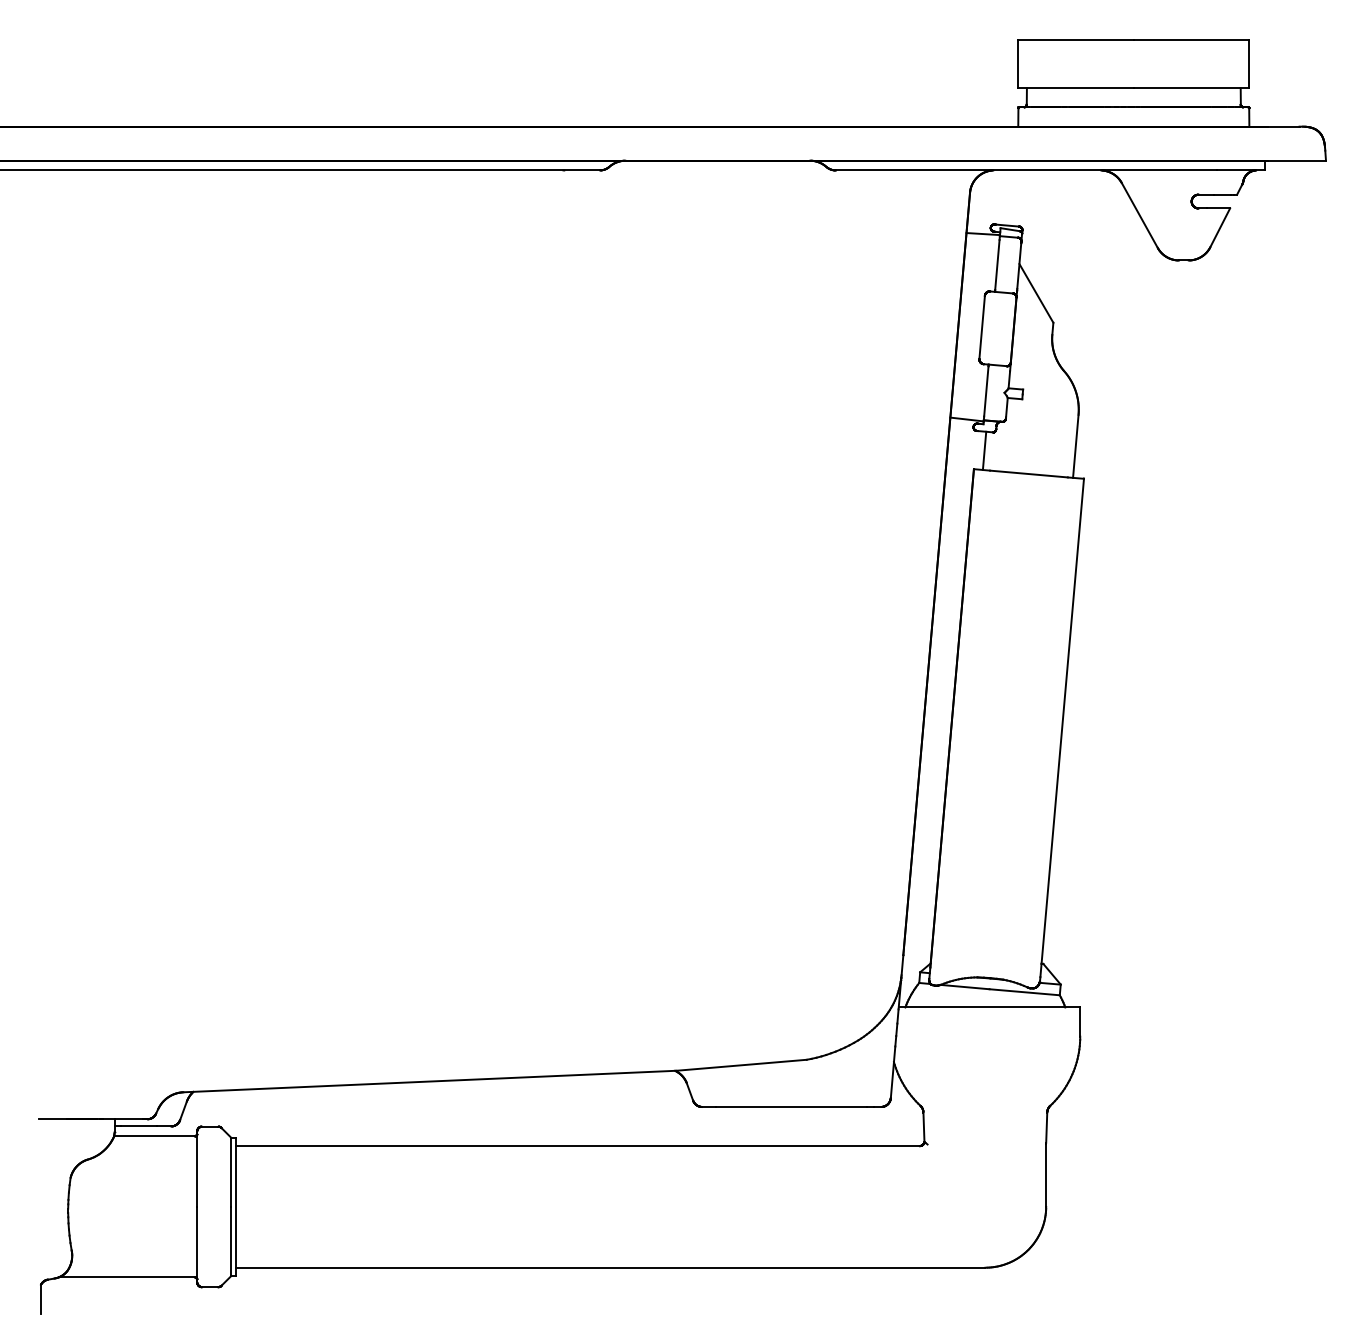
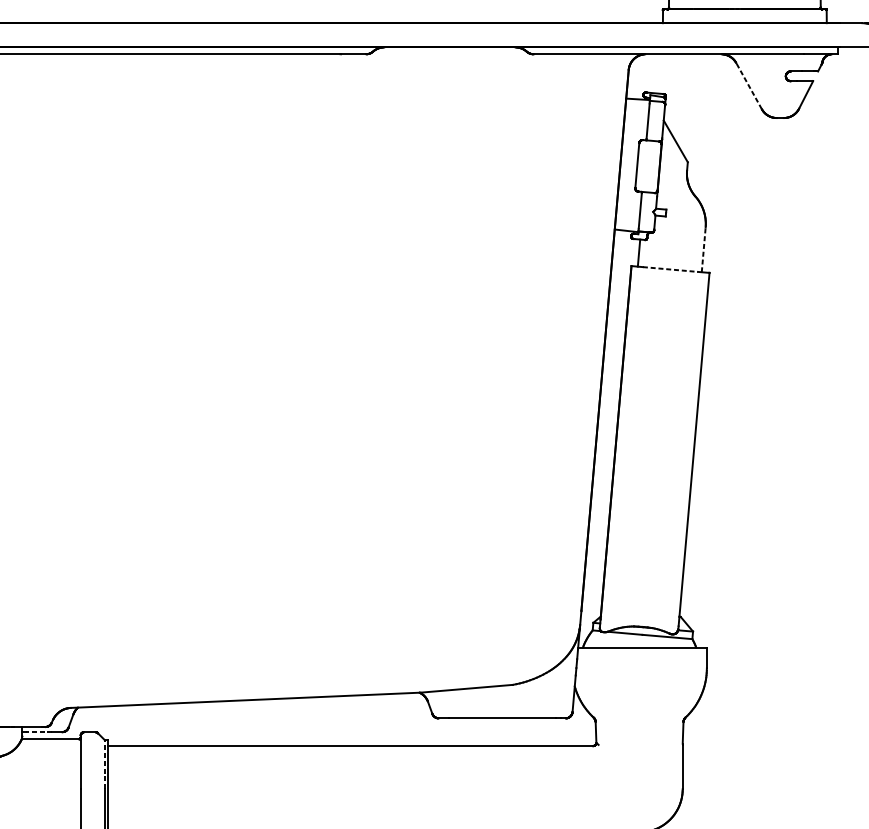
line: (1139, 215) -> (748, 86), solid -> dashed
line: (1075, 446) -> (703, 249), solid -> dashed
line: (1029, 474) -> (670, 269), solid -> dashed
line: (138, 1126) -> (39, 732), solid -> dashed
line: (231, 1172) -> (105, 764), solid -> dashed

